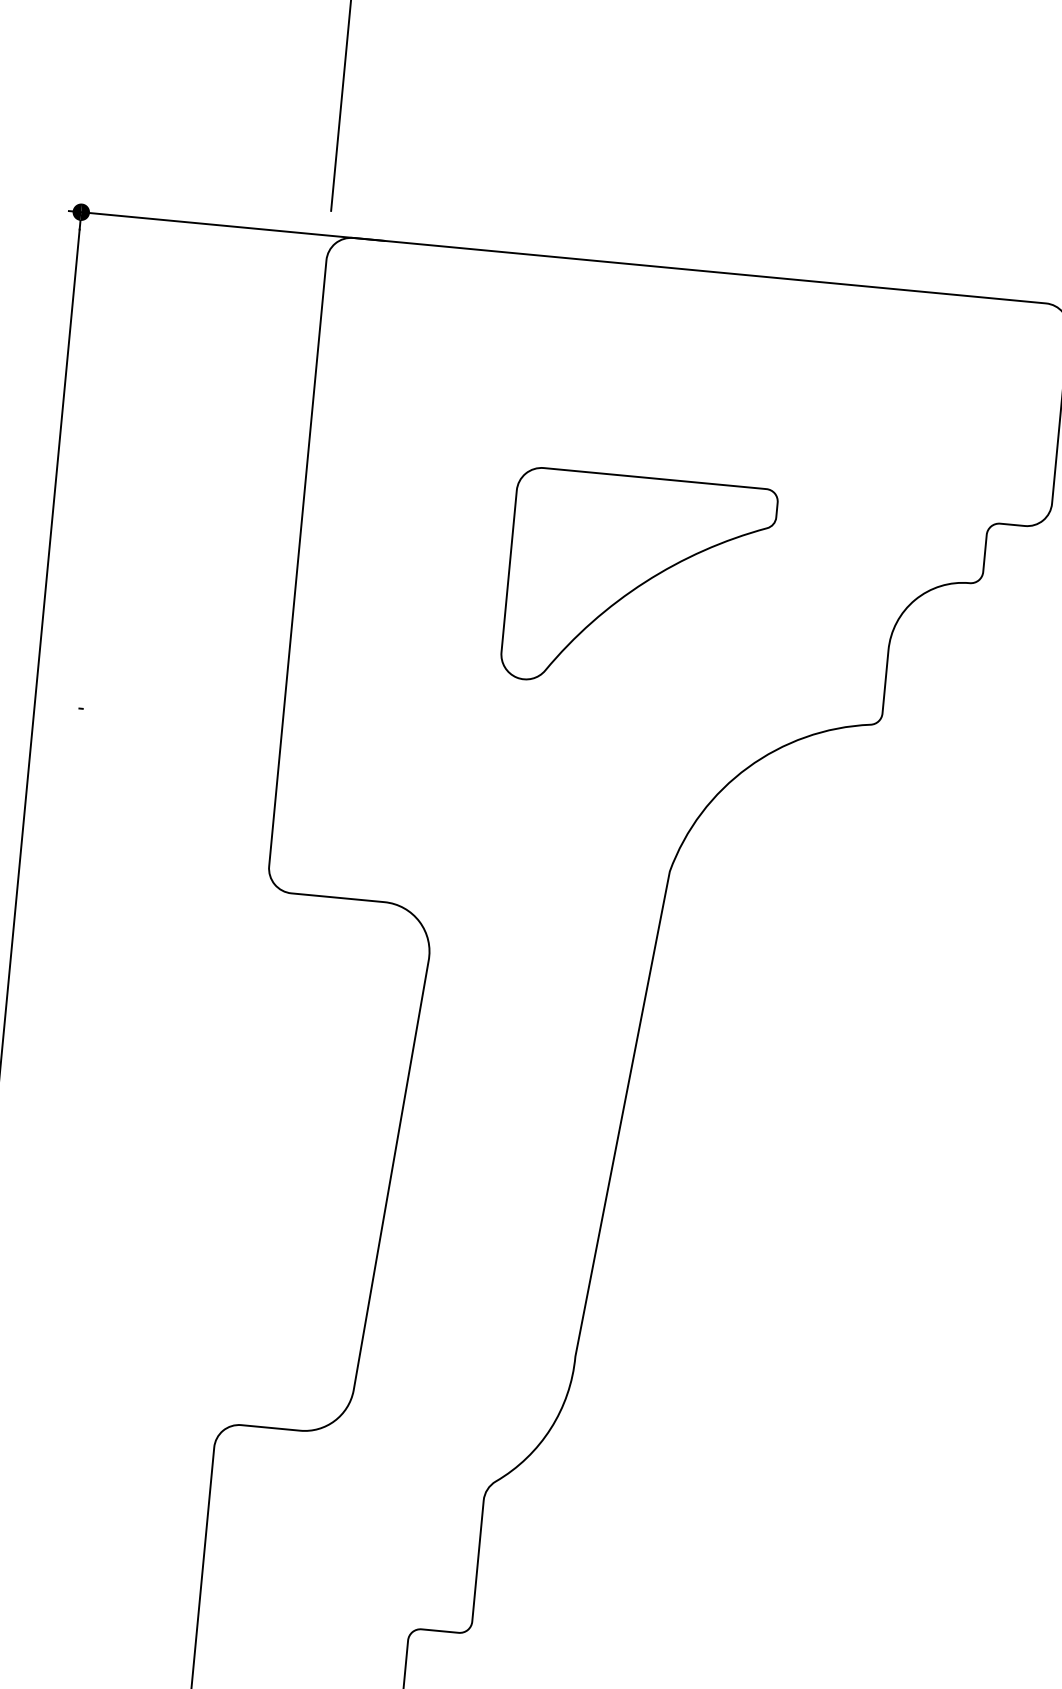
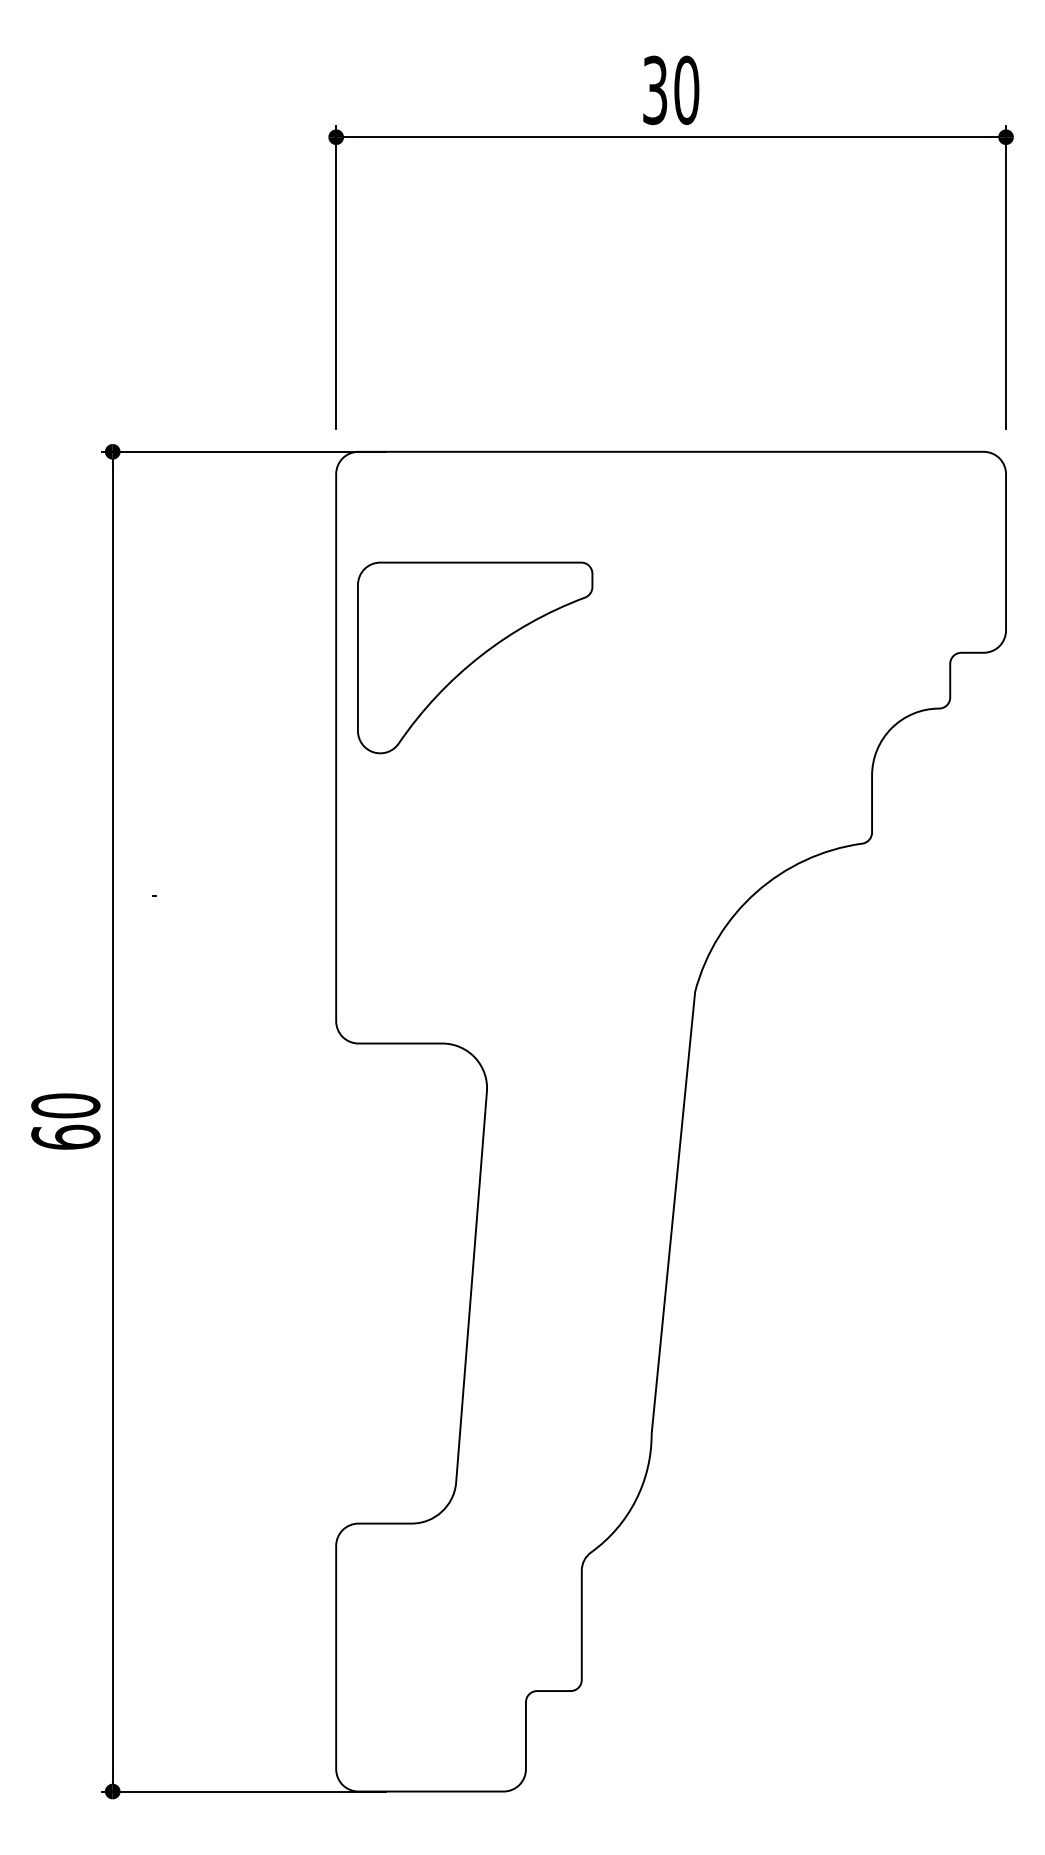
part: (639, 583) -> (475, 657), moved

